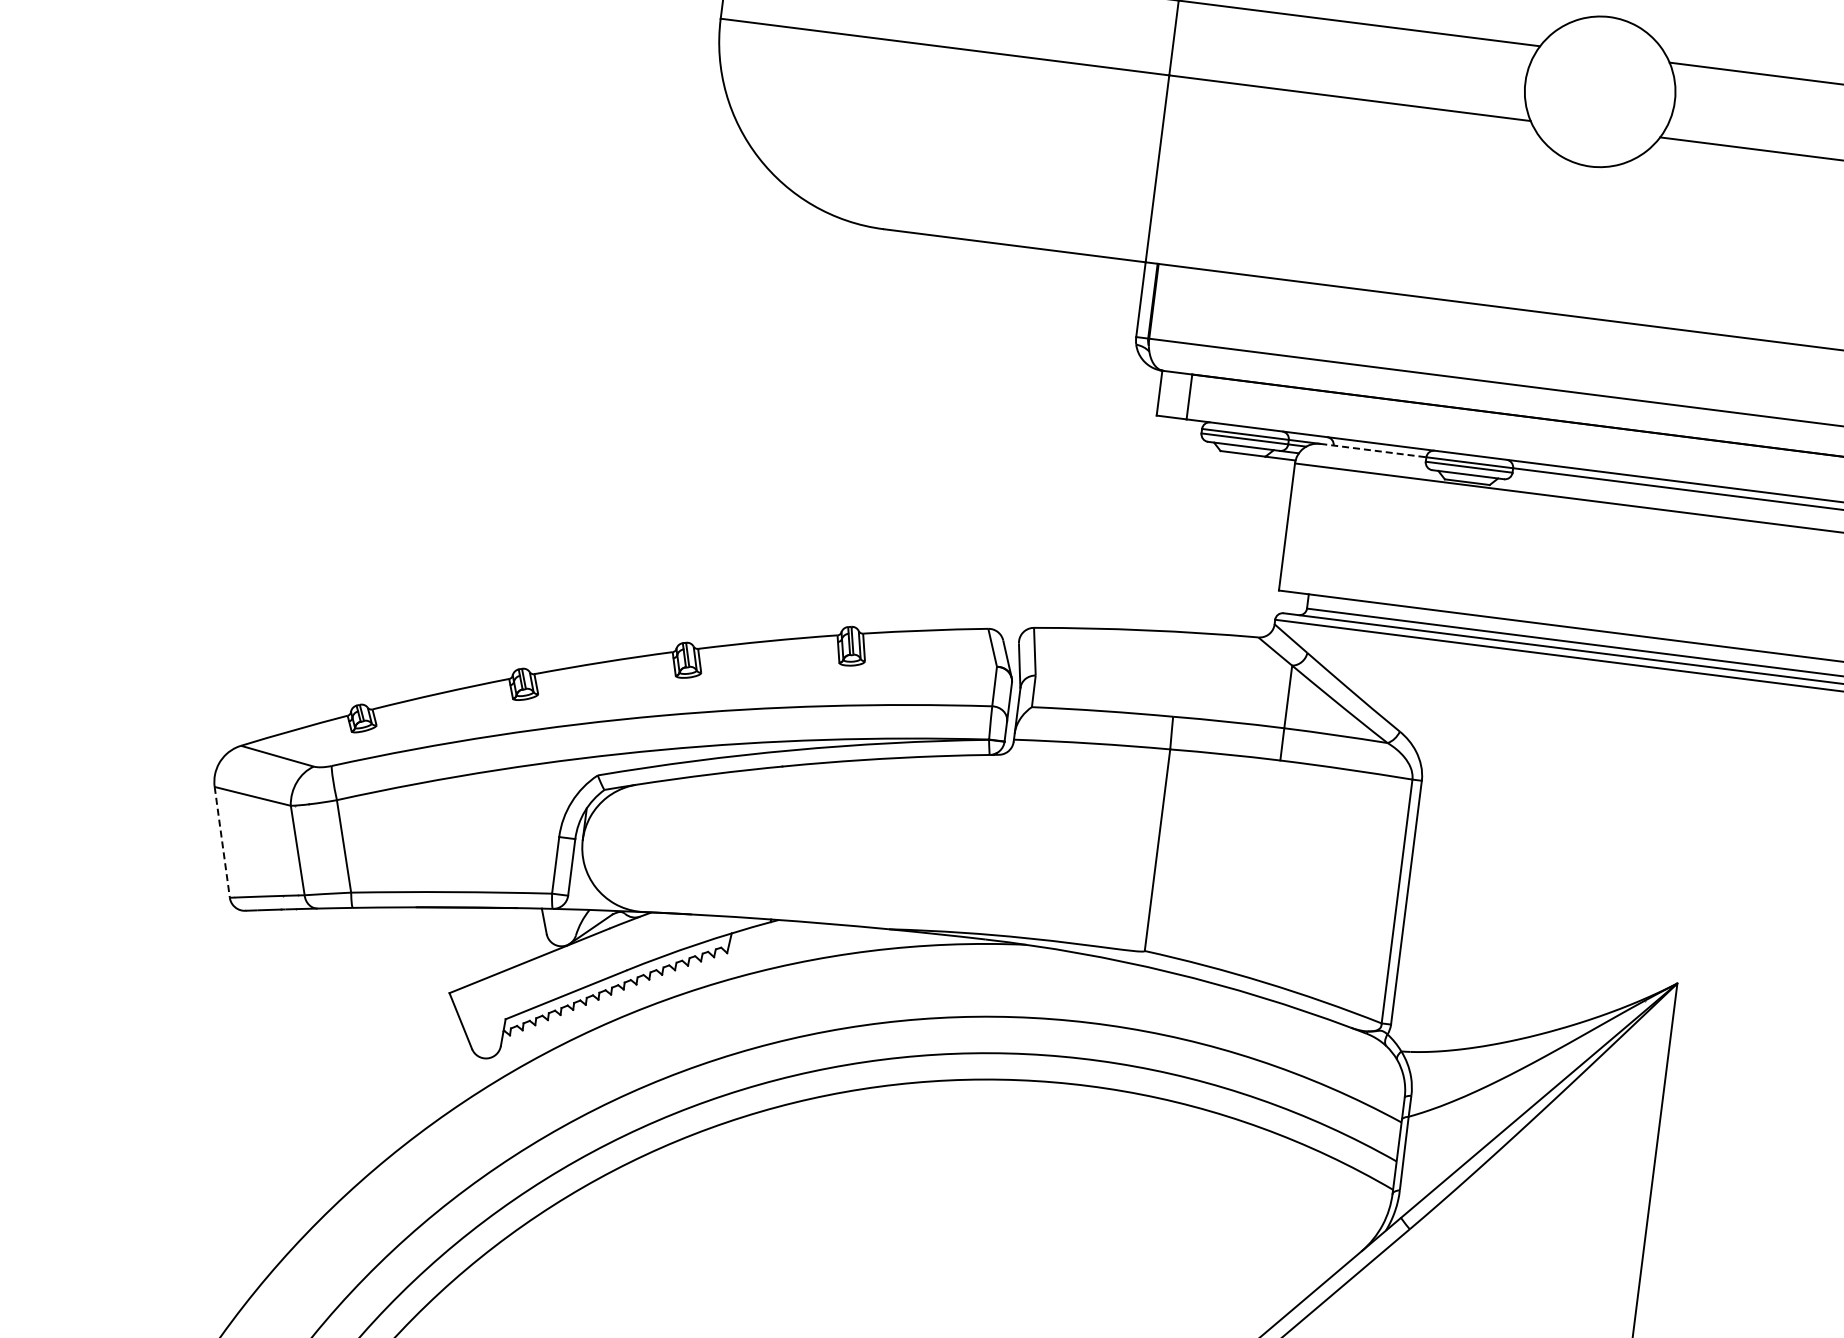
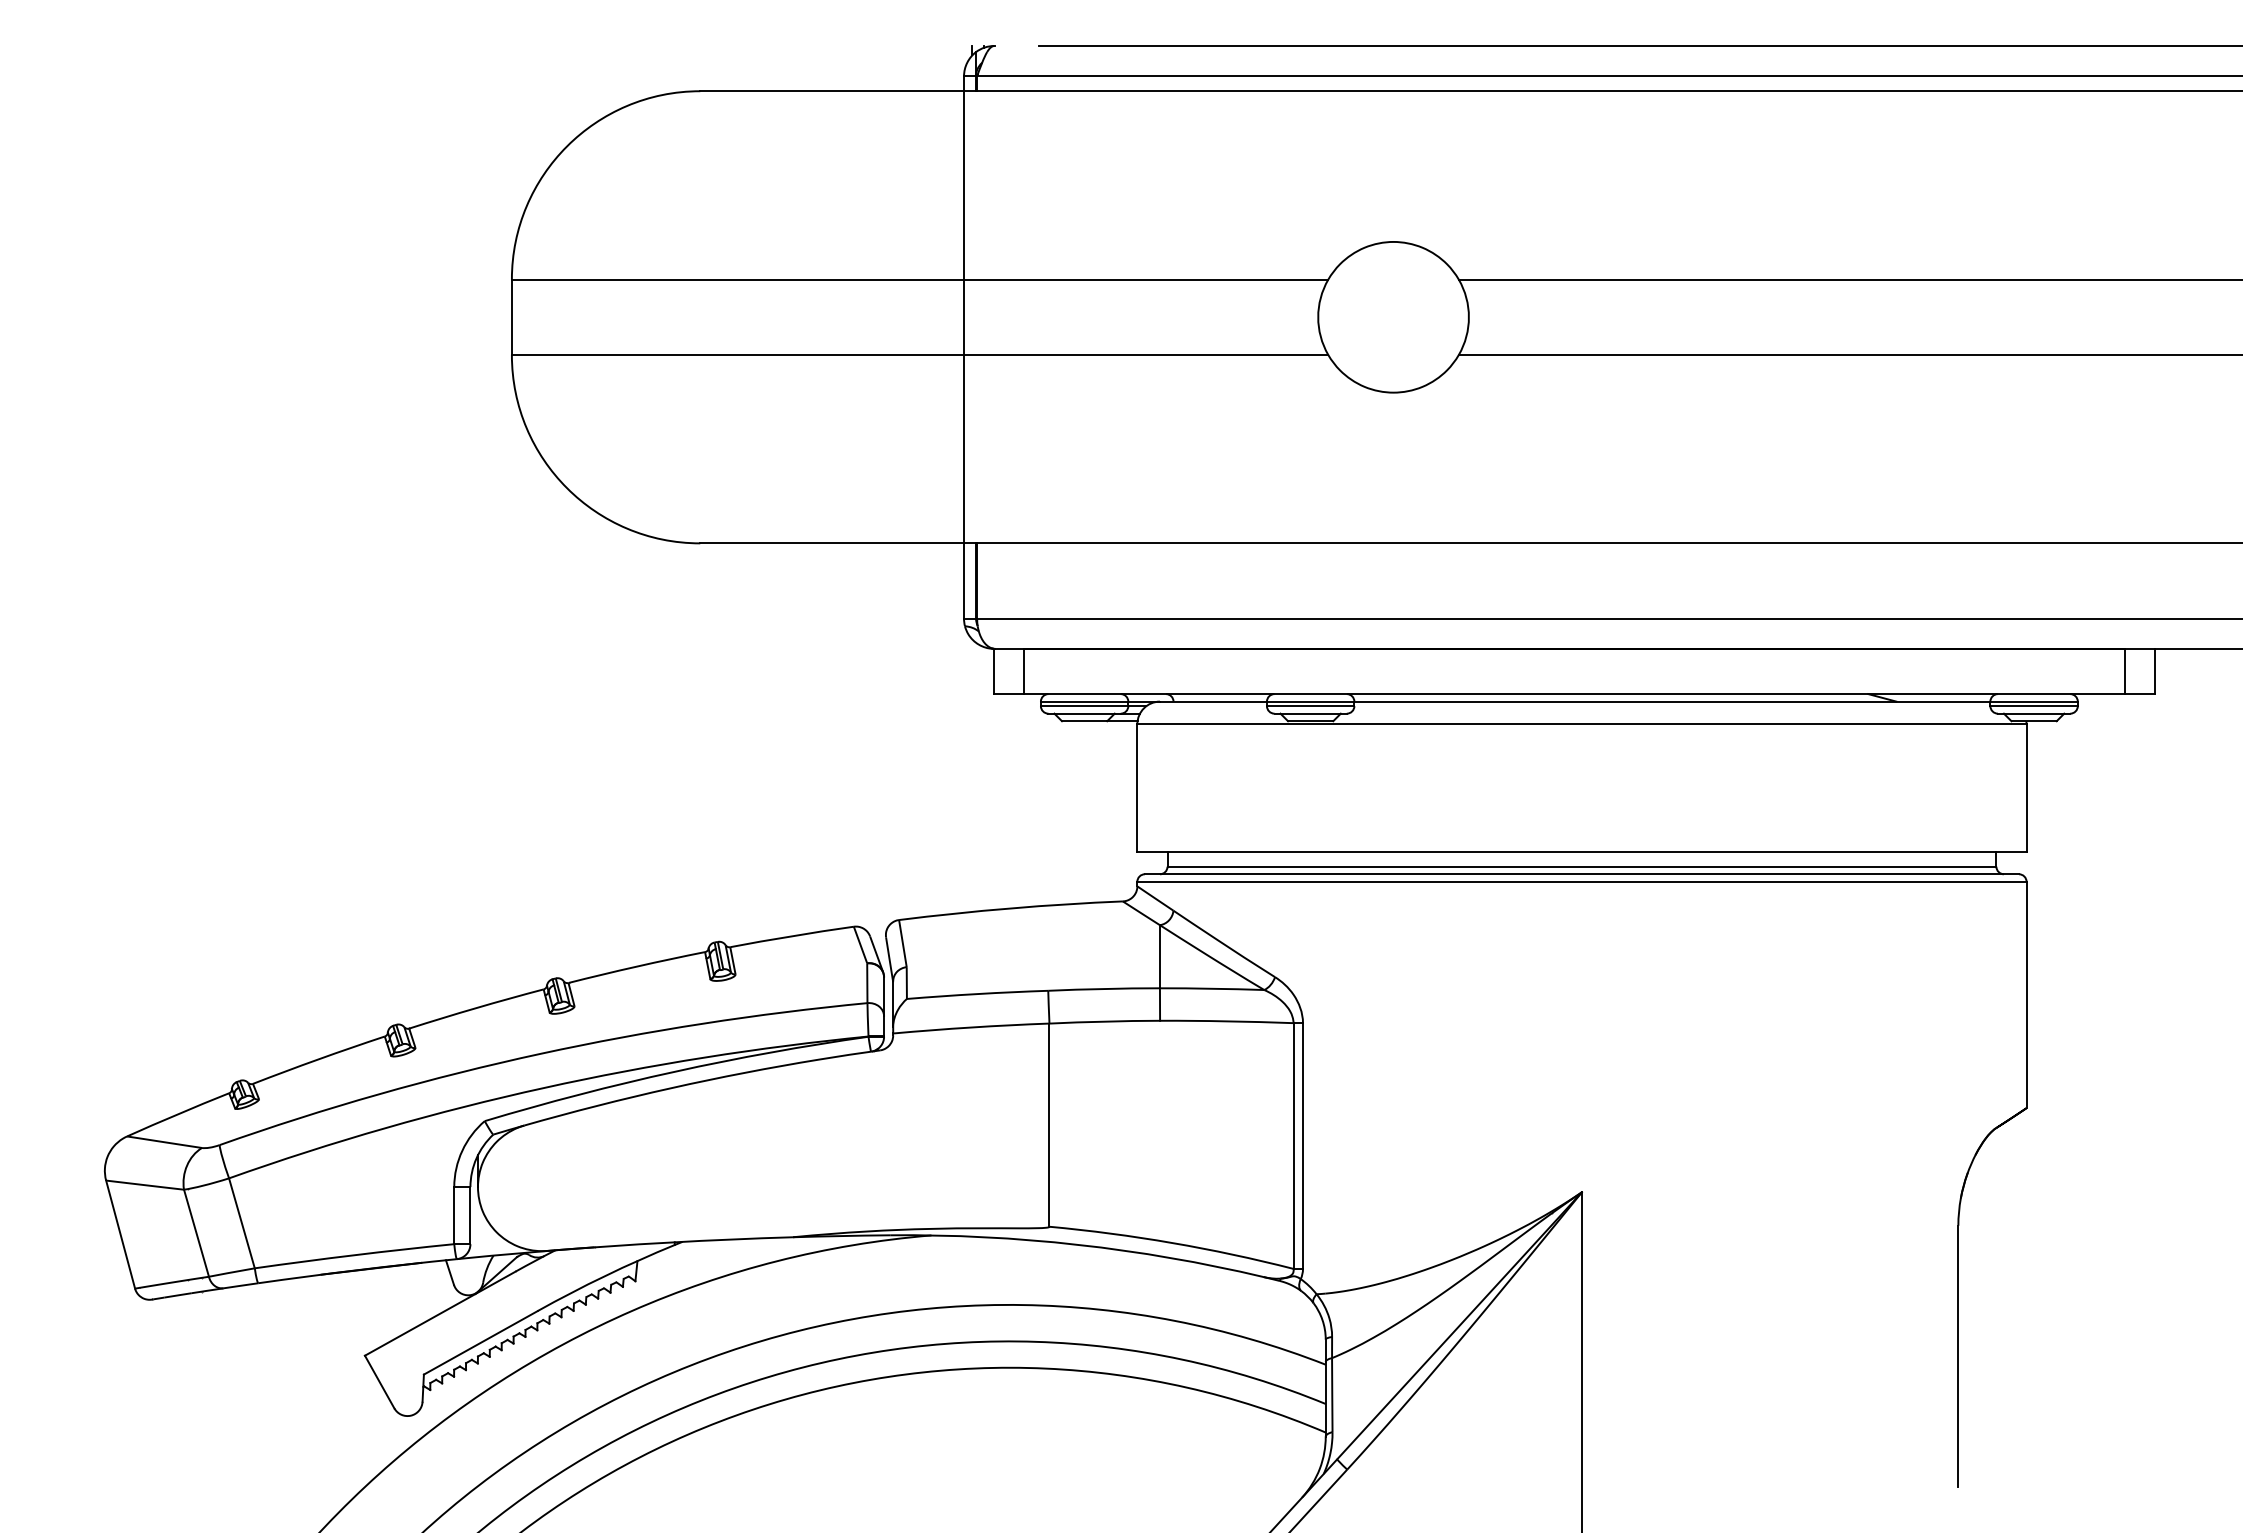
line: (1373, 450) -> (1213, 701), dashed -> solid
line: (222, 842) -> (120, 1234), dashed -> solid

